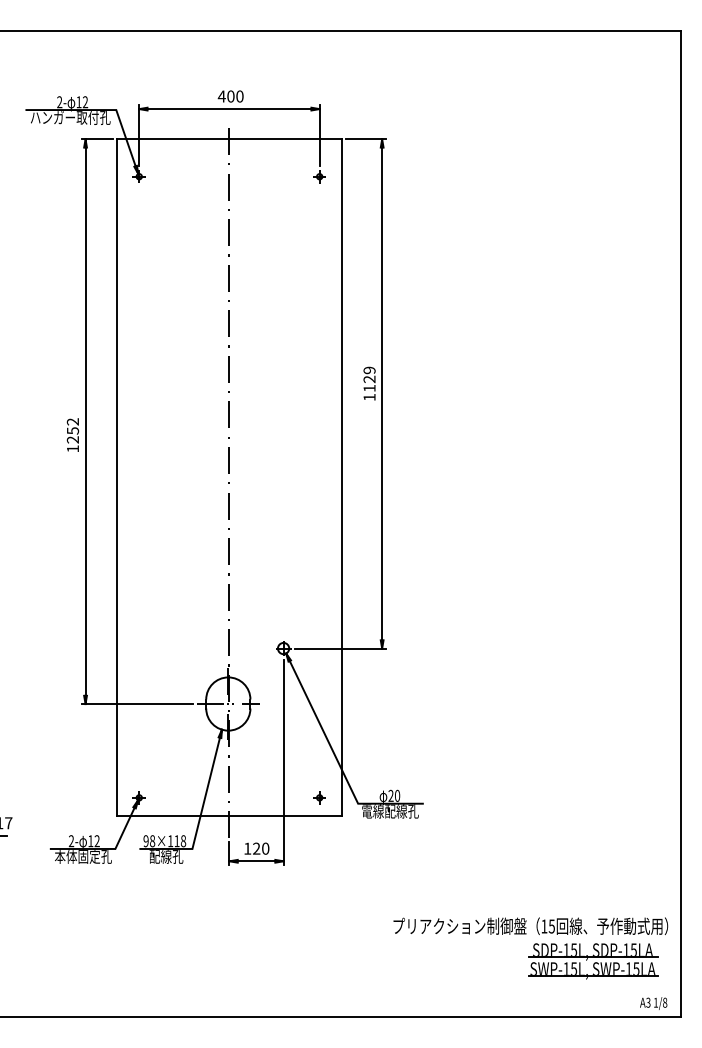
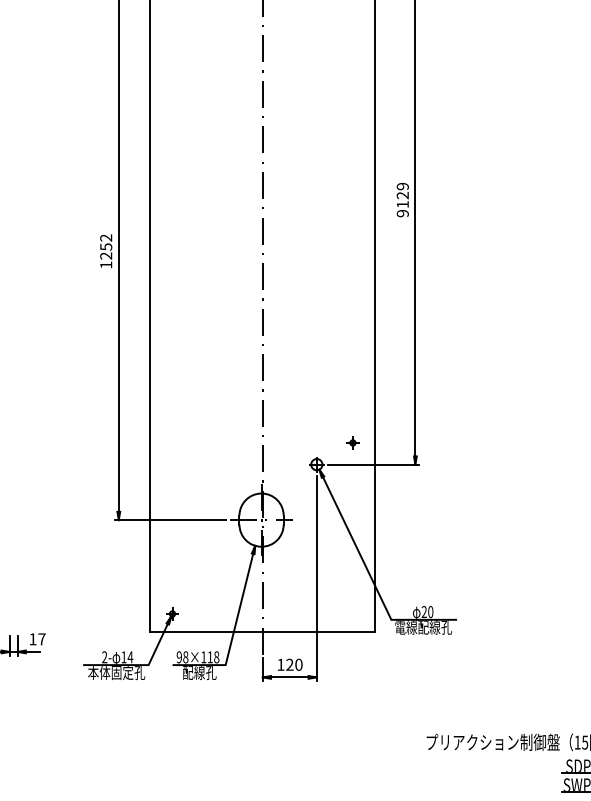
text: (369, 397) -> (402, 213), 1129 -> 9129
part: (319, 797) -> (352, 442), moved
text: (97, 841) -> (130, 657), 12 -> 14

